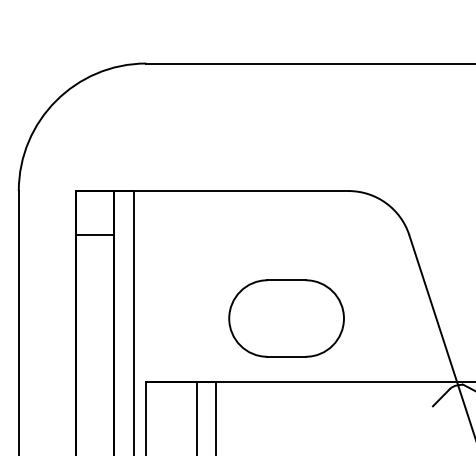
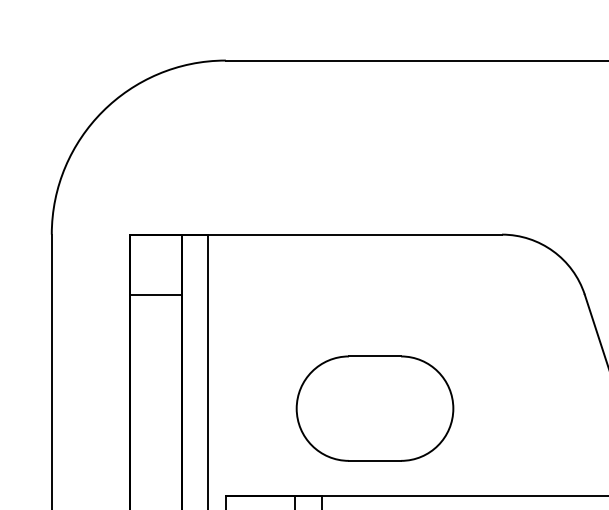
part: (286, 318) -> (374, 408), moved

